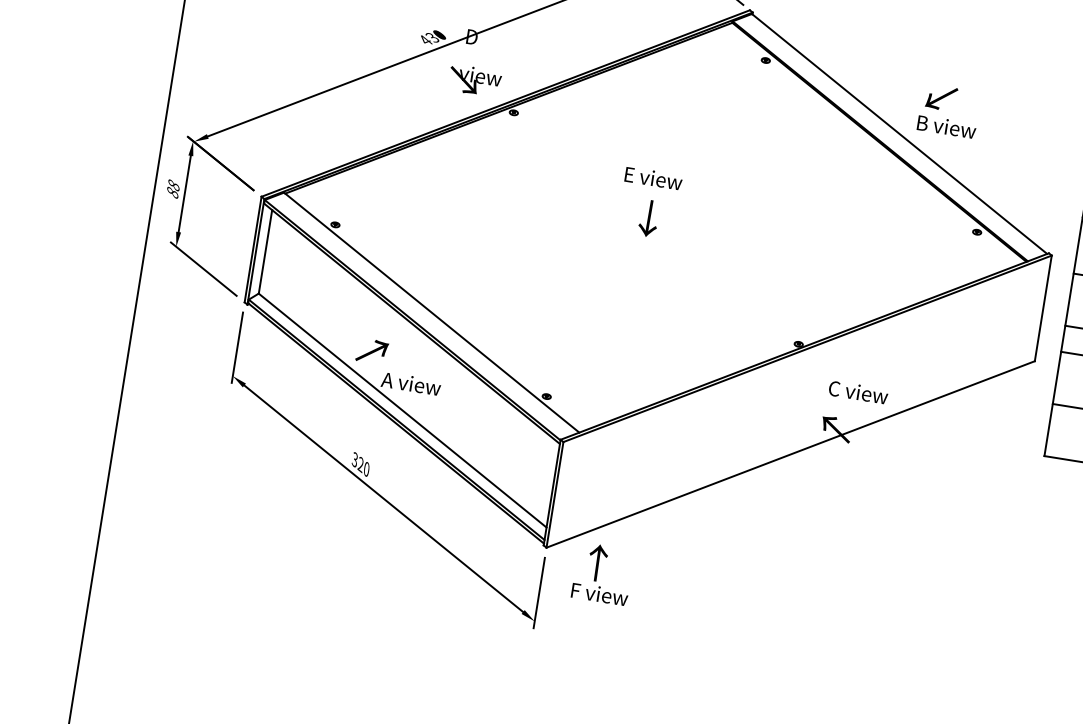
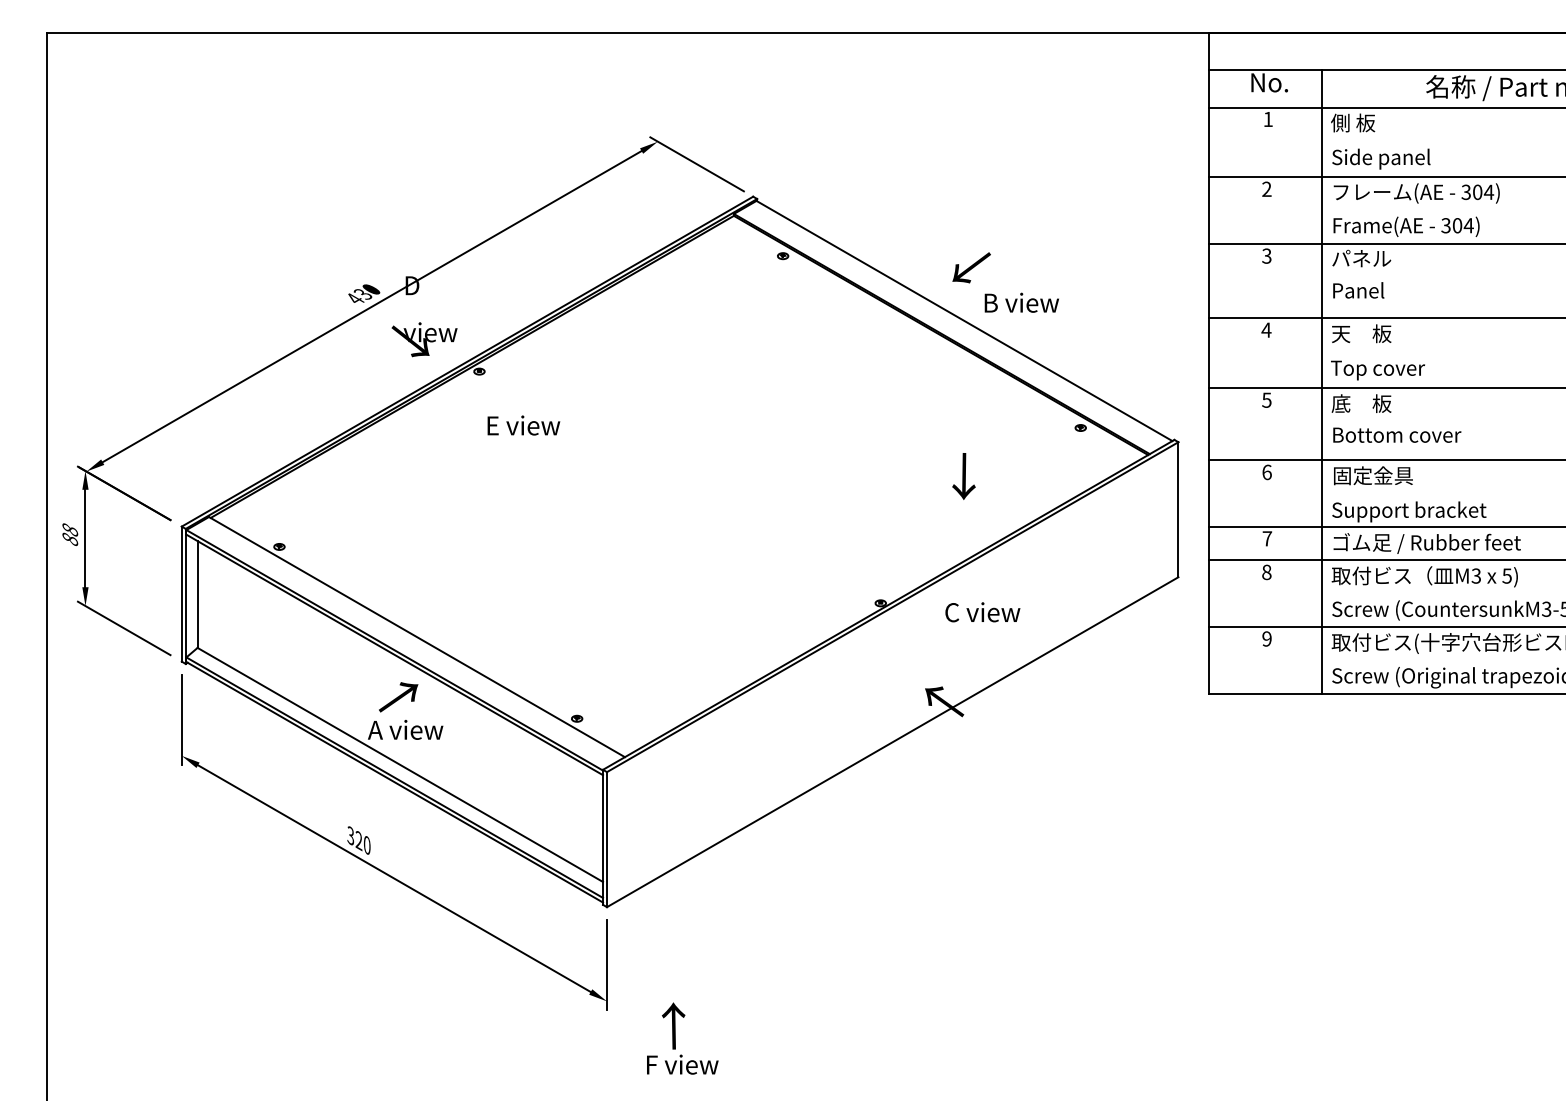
text: (941, 97) -> (971, 267), moved
text: (653, 178) -> (523, 425), moved
text: (648, 218) -> (963, 476), moved
text: (372, 351) -> (398, 697), moved
text: (858, 392) -> (982, 612), moved
text: (602, 573) -> (682, 1038), moved

